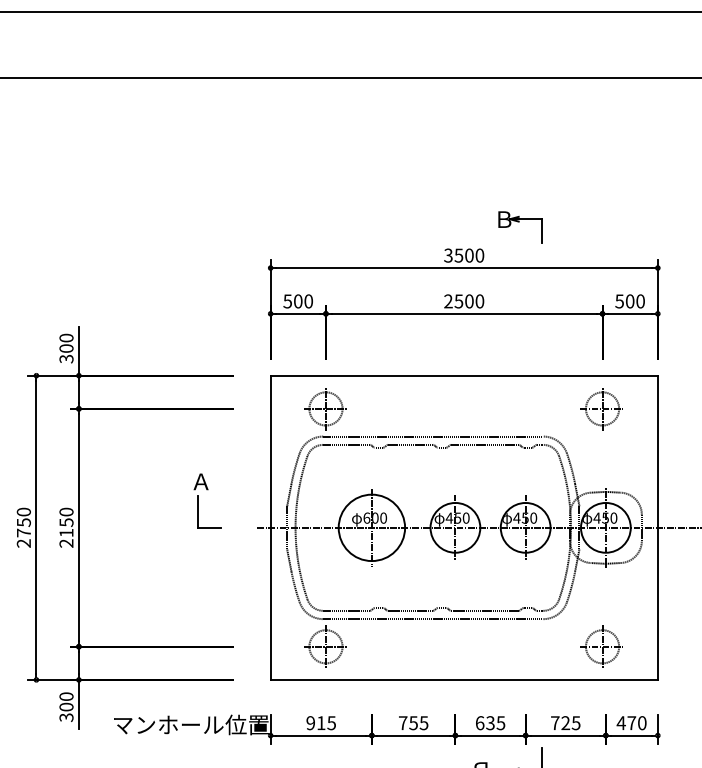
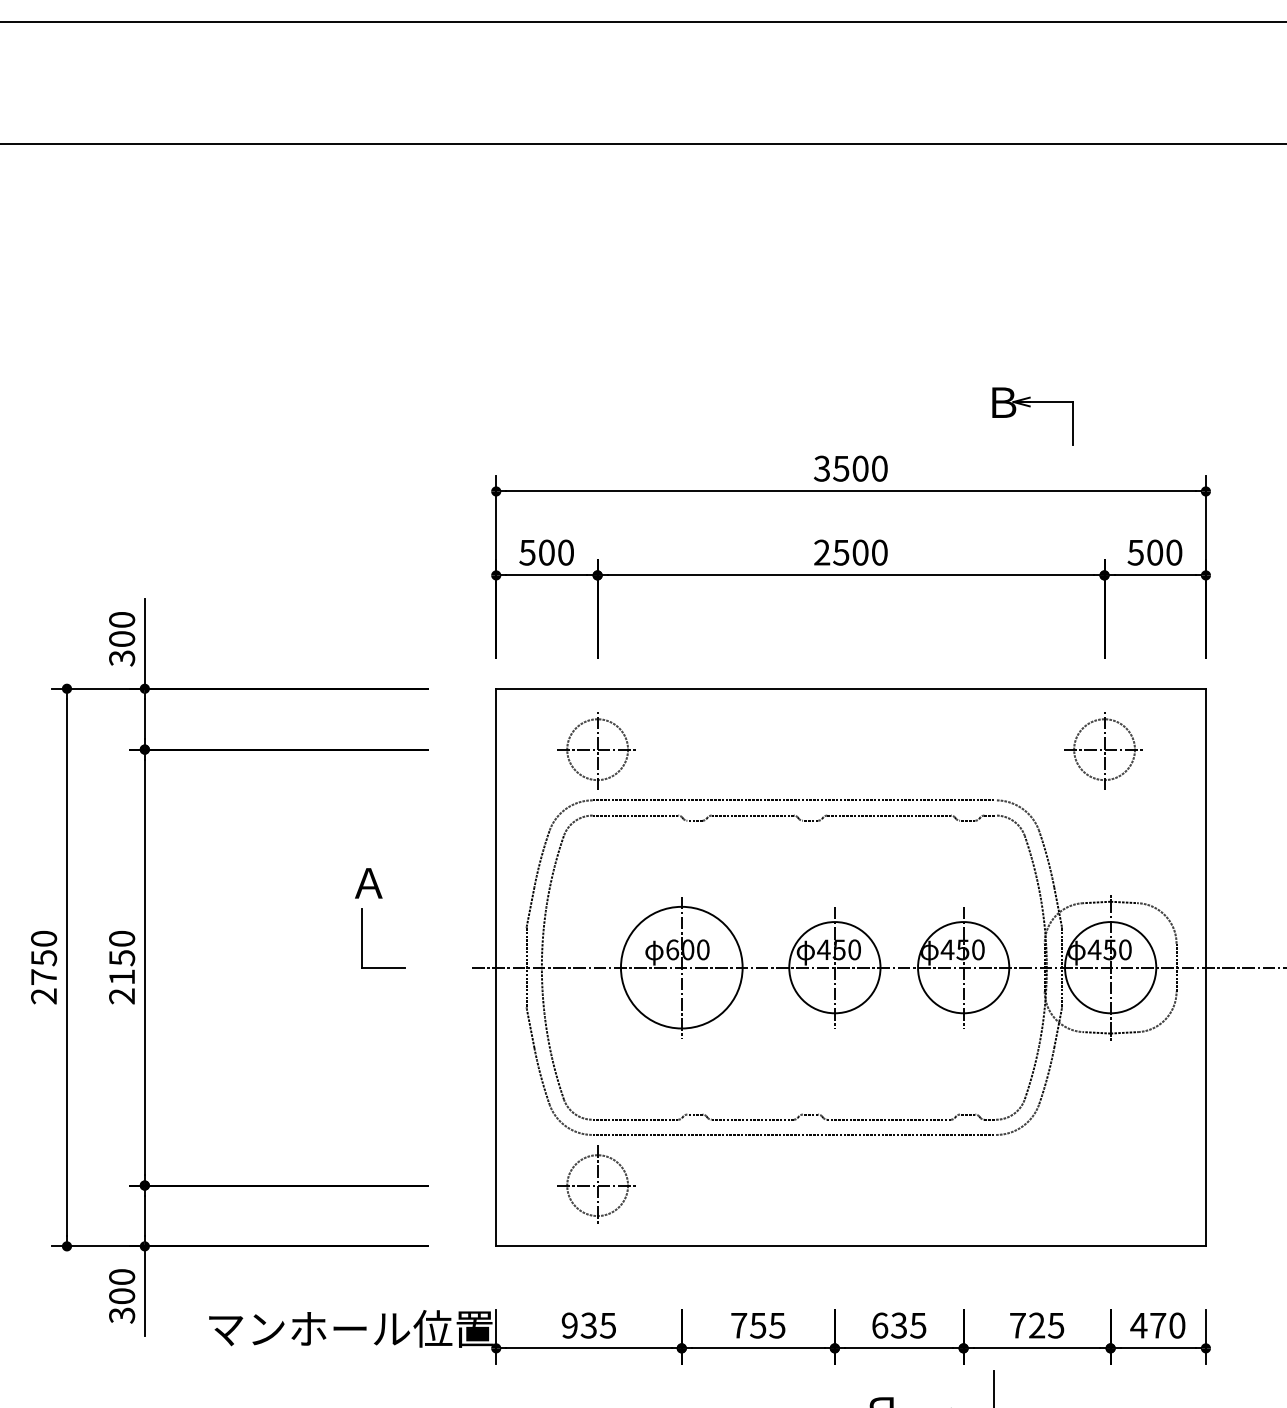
part: (520, 227) -> (1032, 417), moved
part: (601, 646) -> (1102, 1185), removed
text: (320, 723) -> (587, 1326), 915 -> 935

